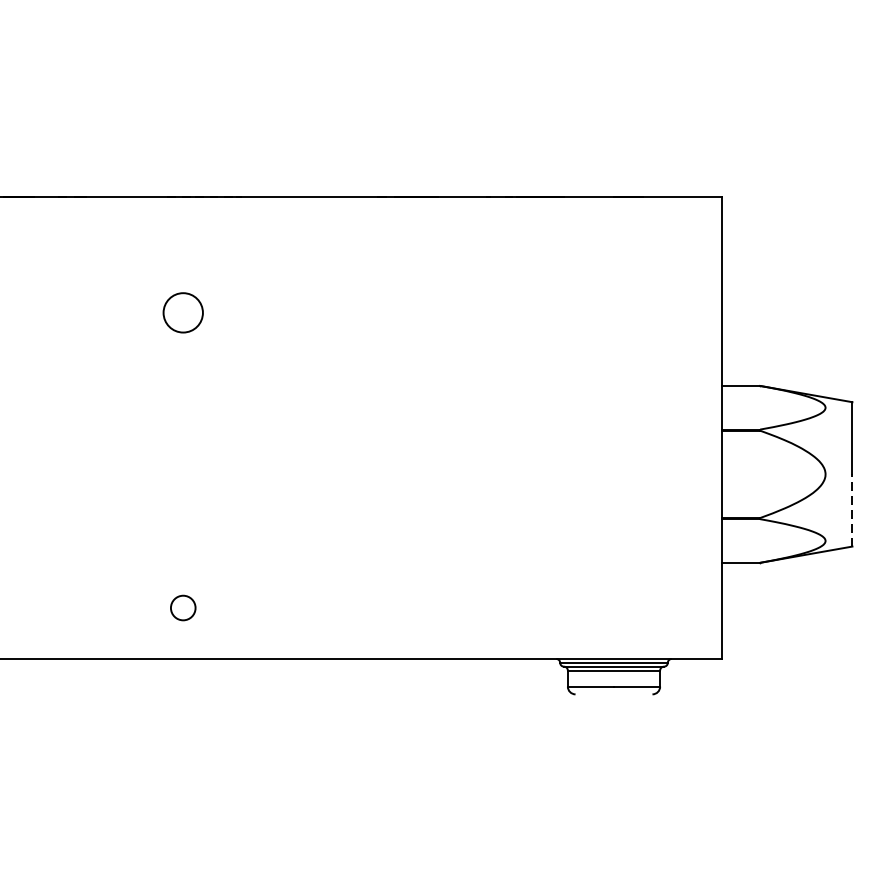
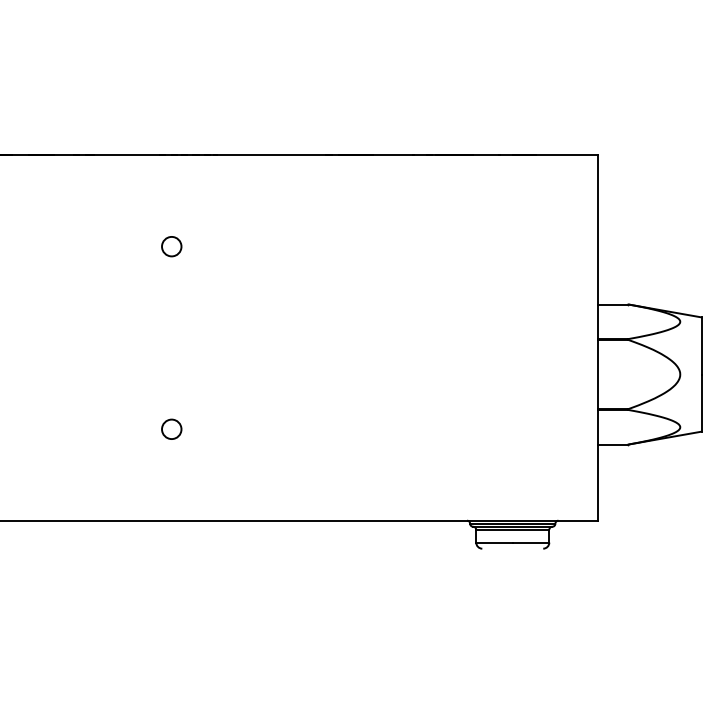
circle: (182, 312) -> (171, 246), size x0.62
line: (852, 510) -> (701, 403), dashed -> solid
circle: (182, 606) -> (171, 428), moved

